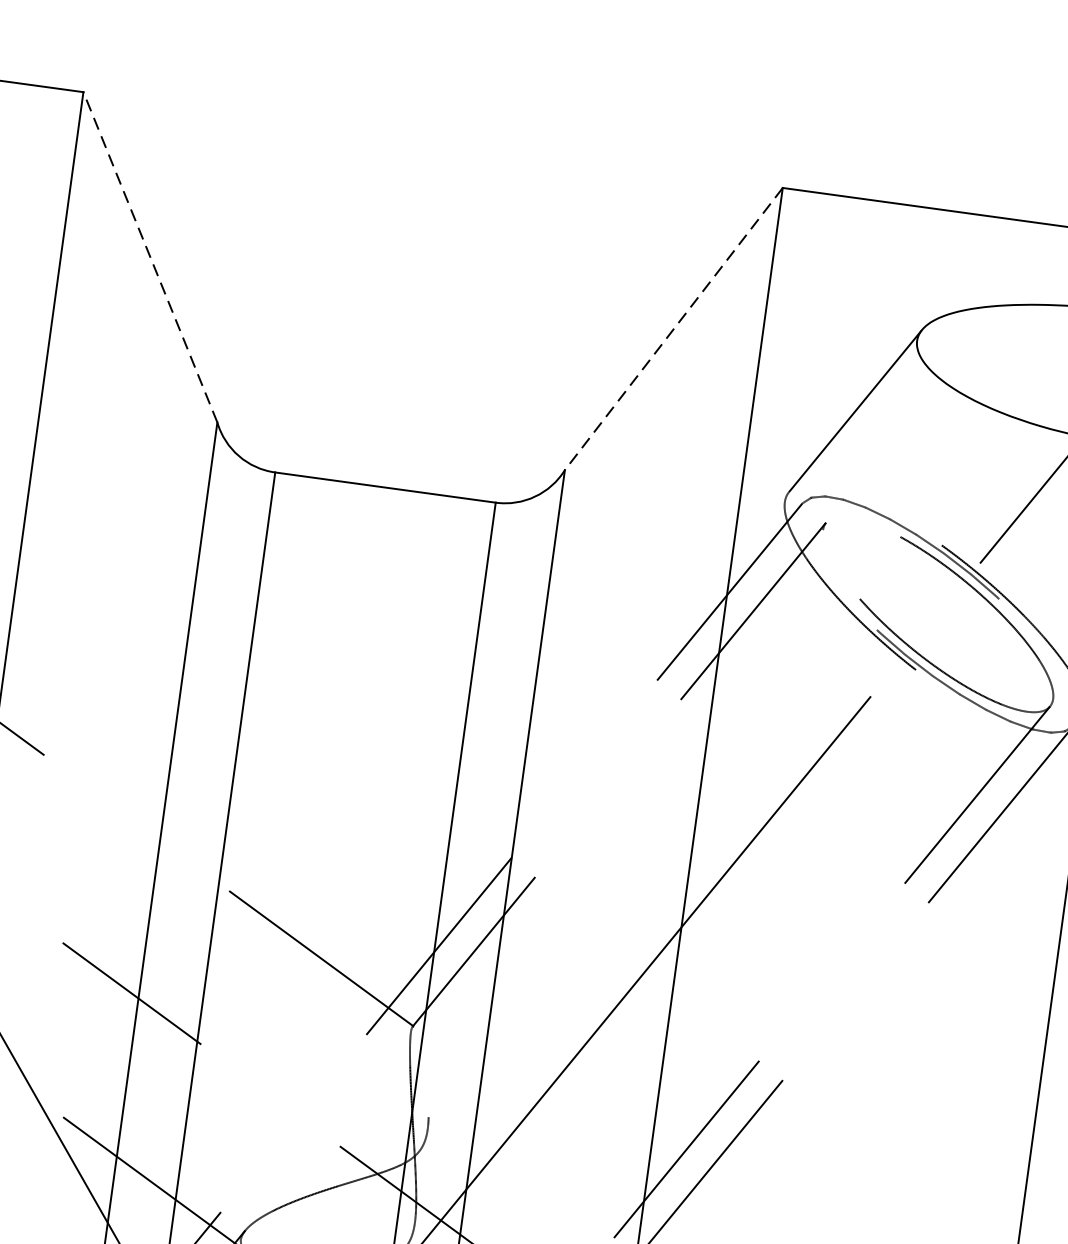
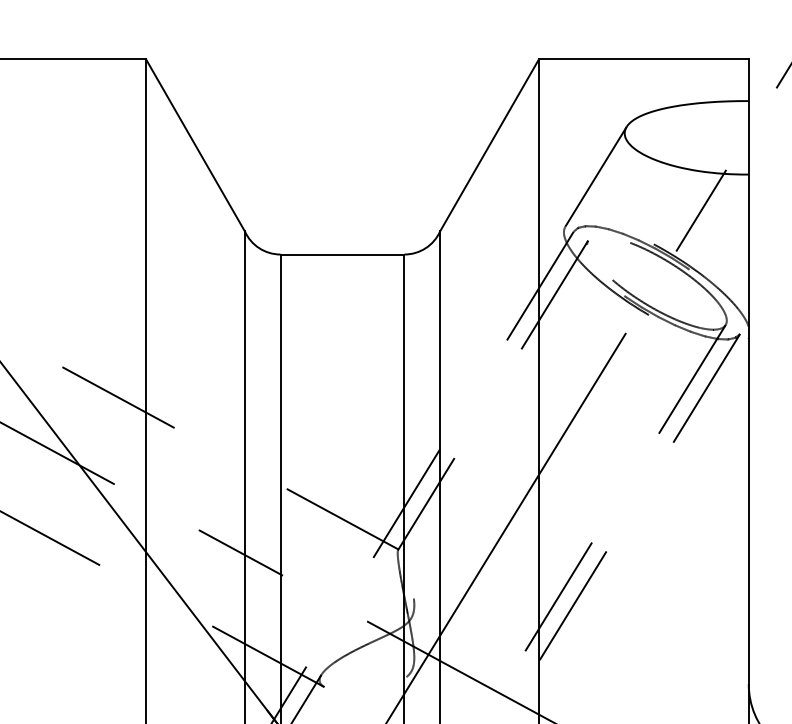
line: (150, 255) -> (195, 144), dashed -> solid
line: (673, 329) -> (489, 145), dashed -> solid

